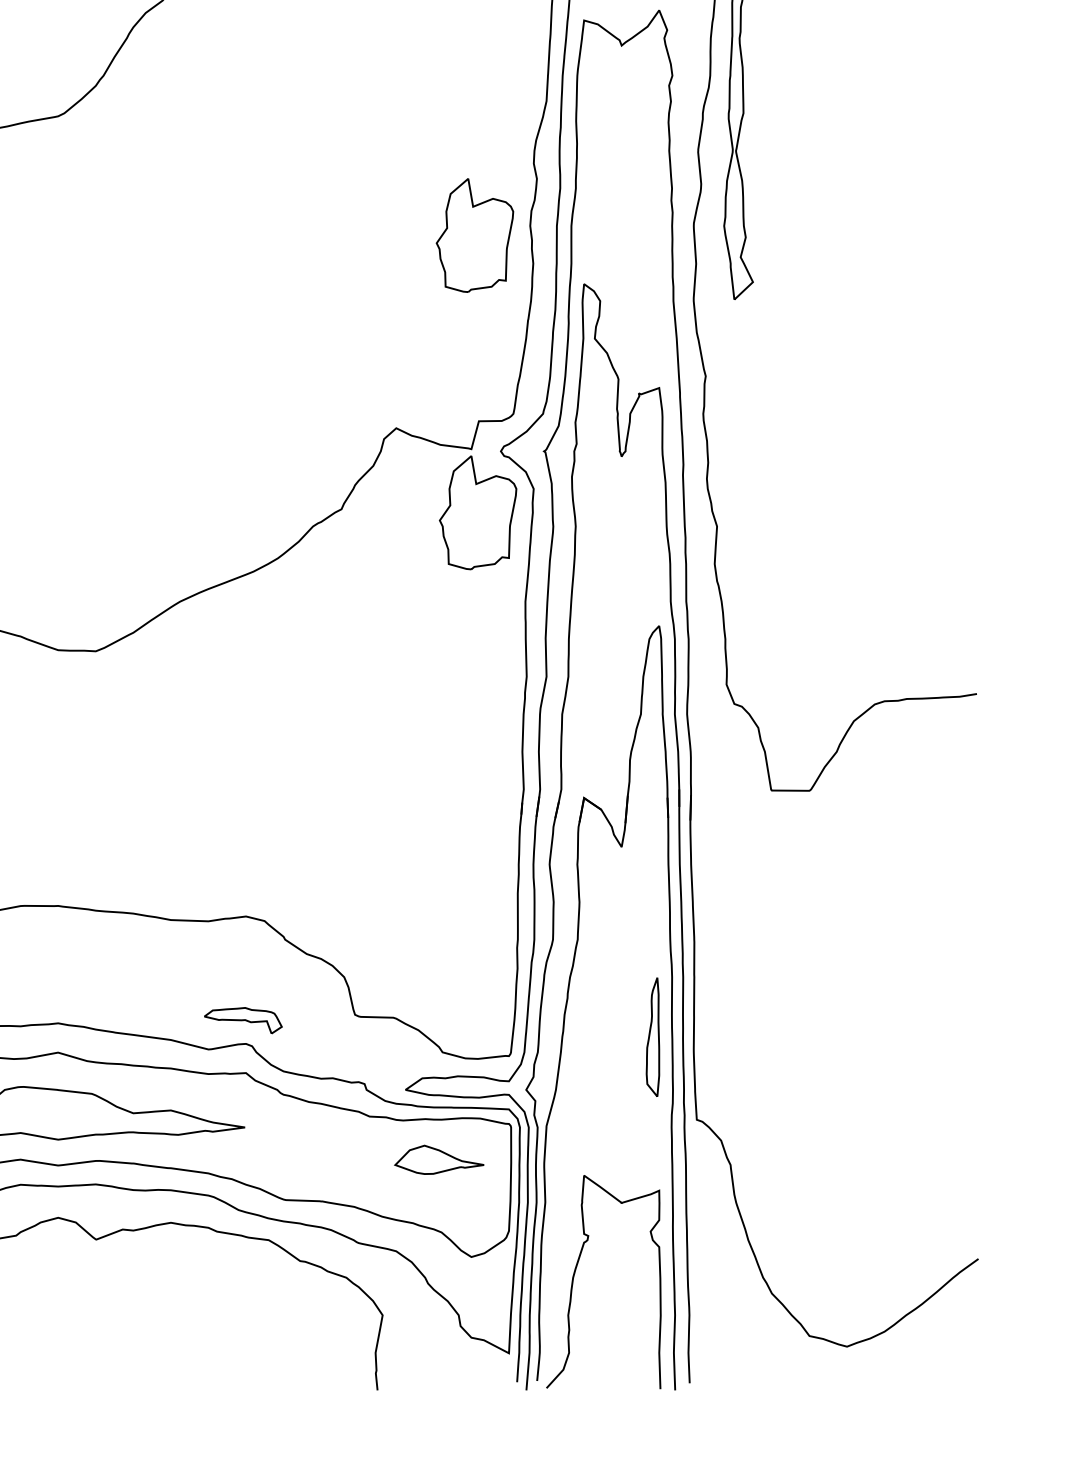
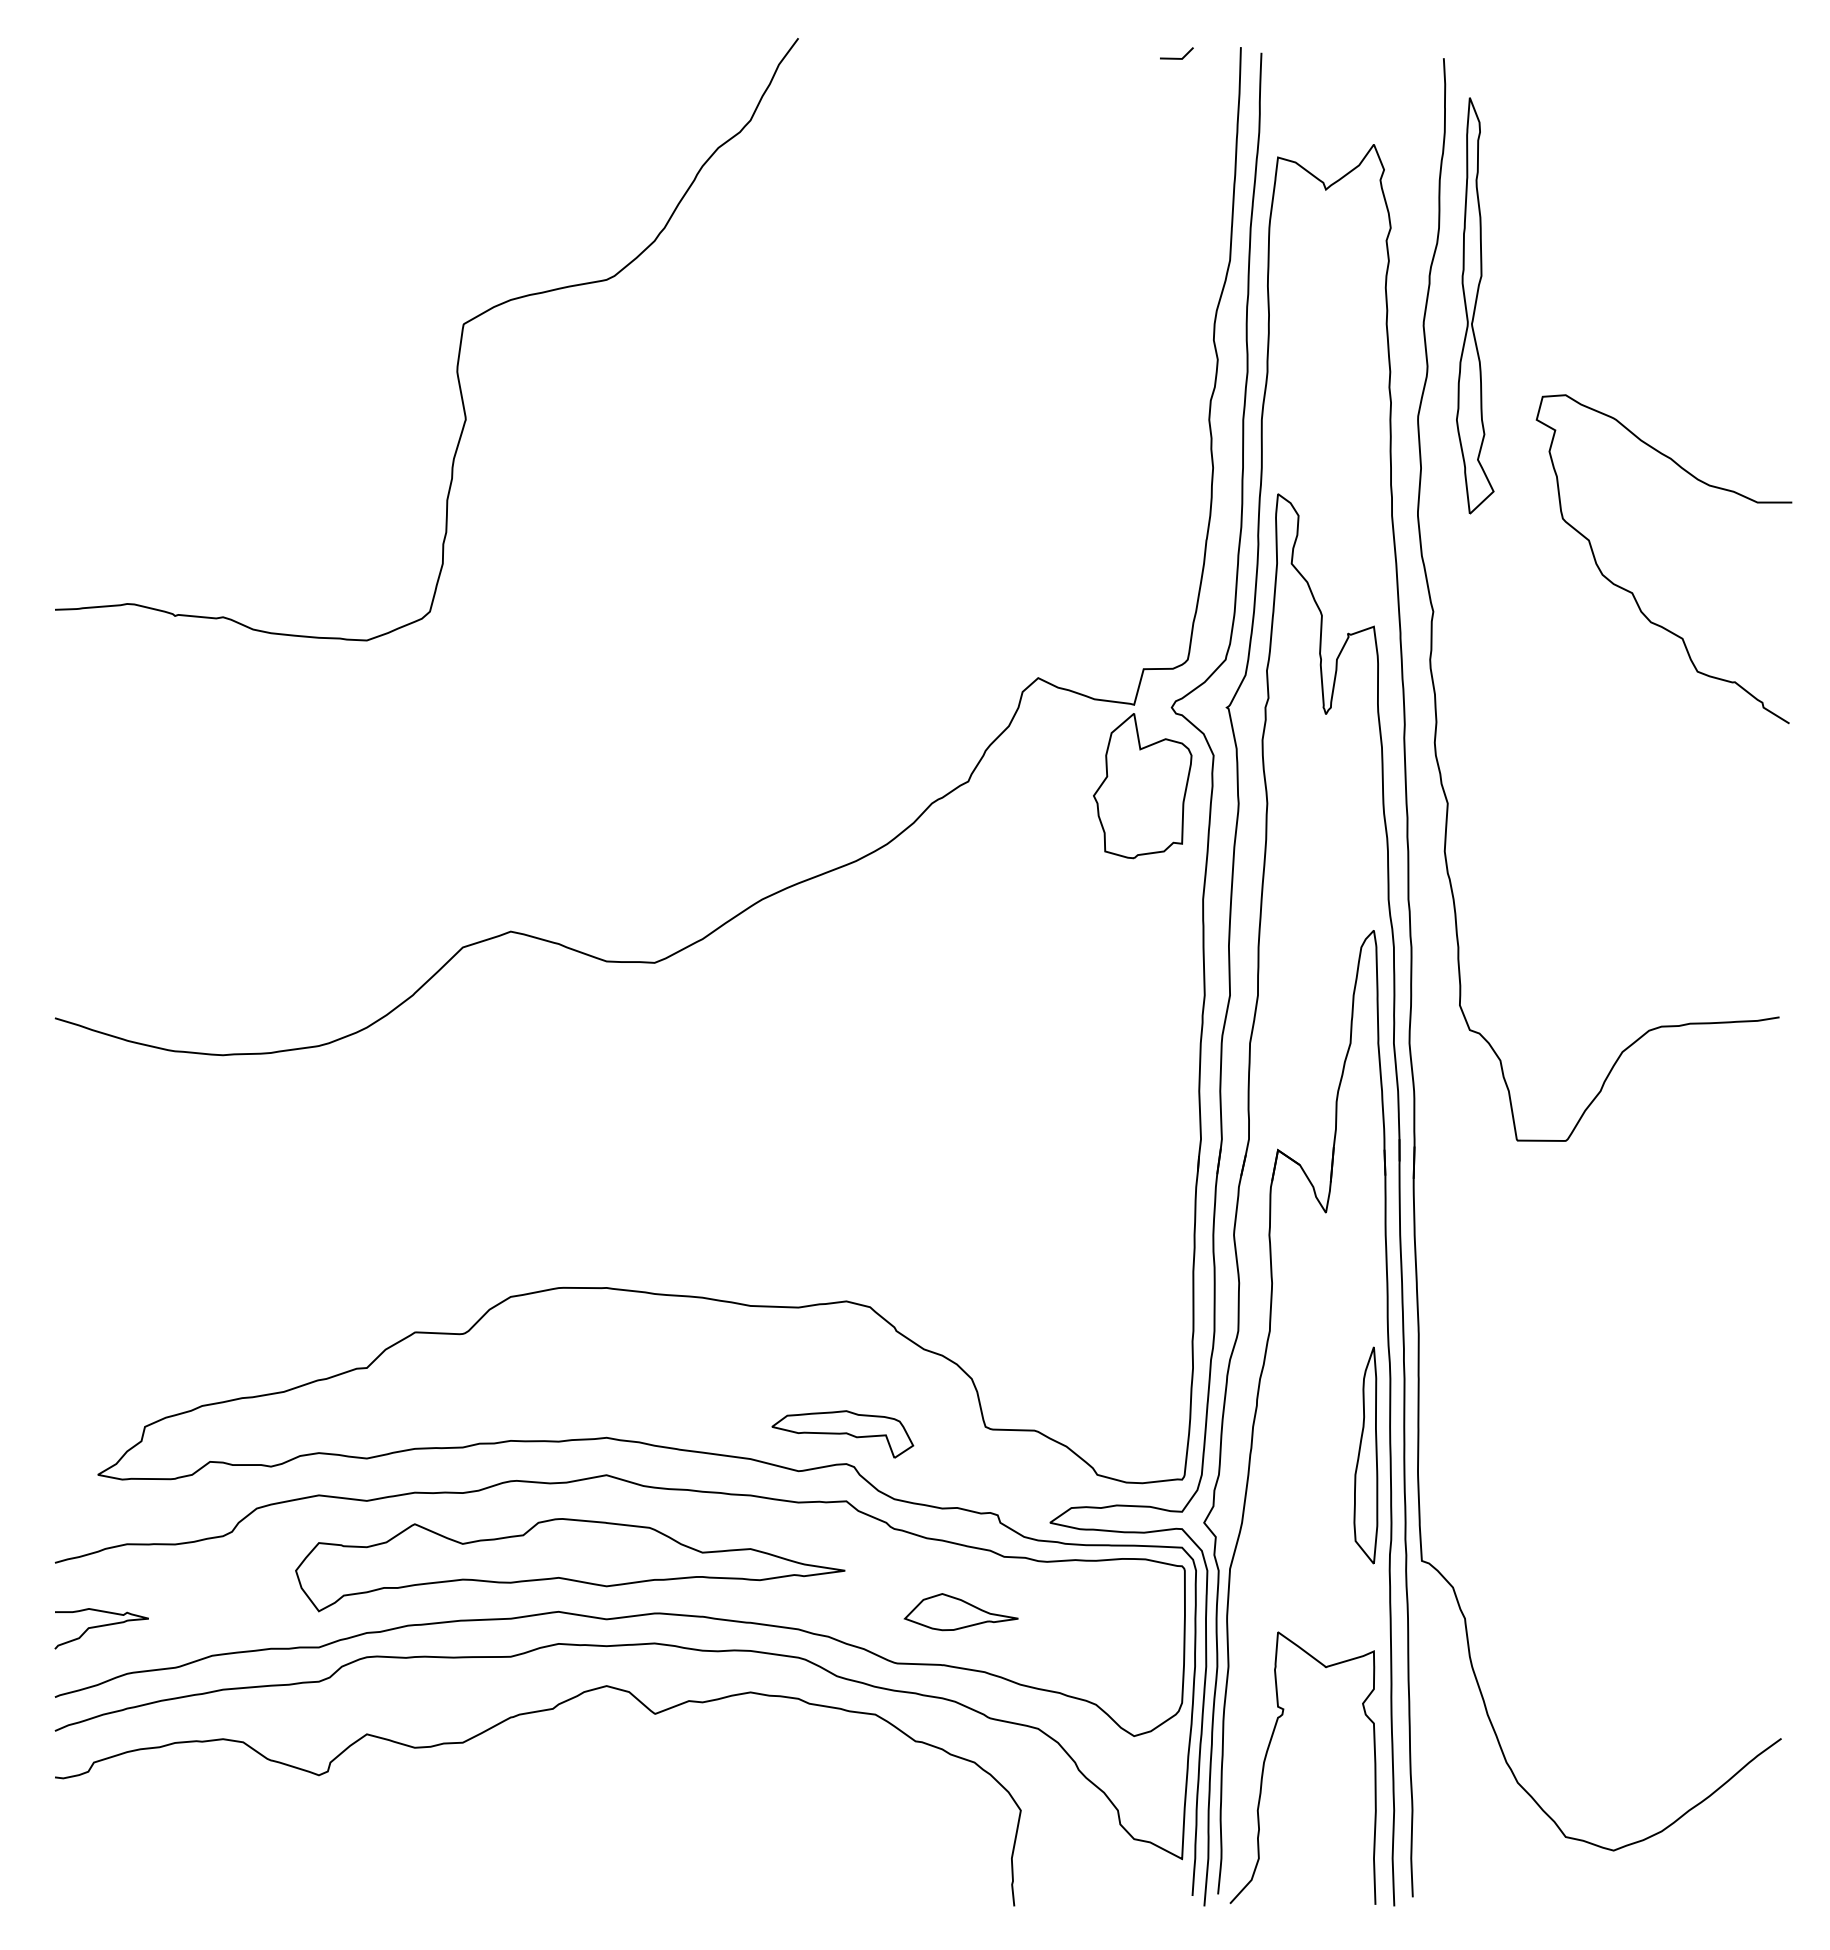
part: (474, 235) -> (1138, 432), removed
curve: (860, 360) -> (1631, 591), added
part: (242, 1020) -> (842, 1434), size x1.43
part: (652, 1037) -> (1365, 1455), size x1.43
part: (438, 1160) -> (960, 1612), moved

